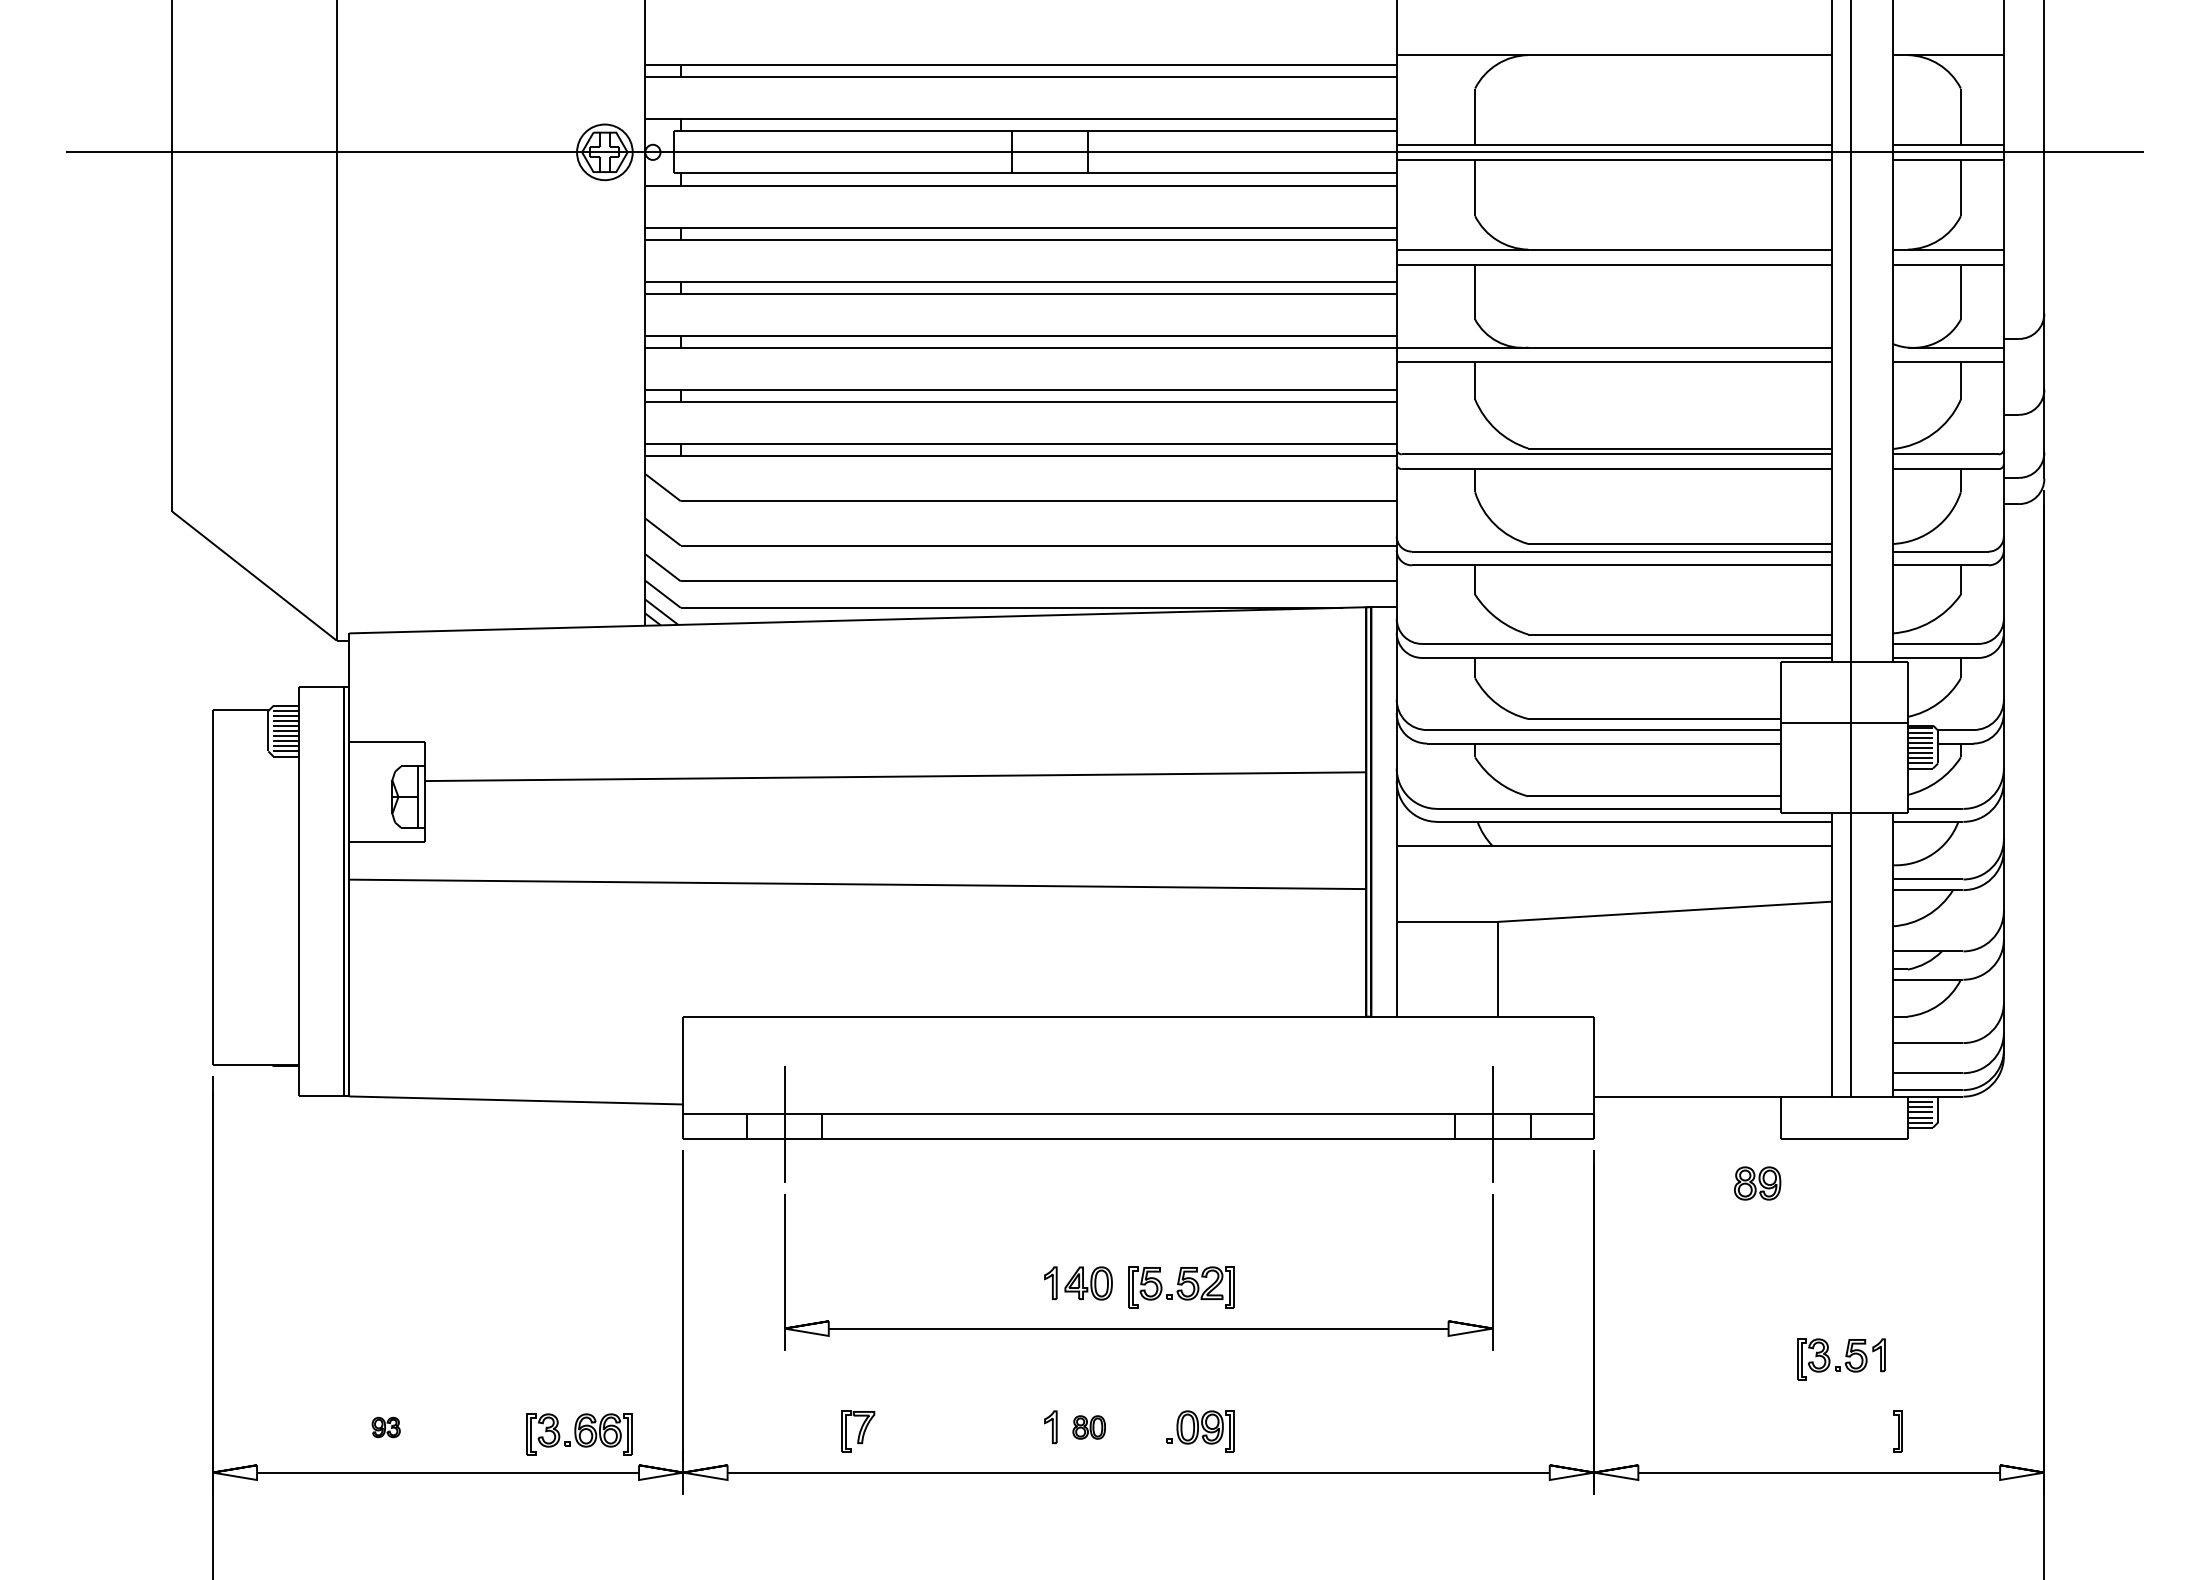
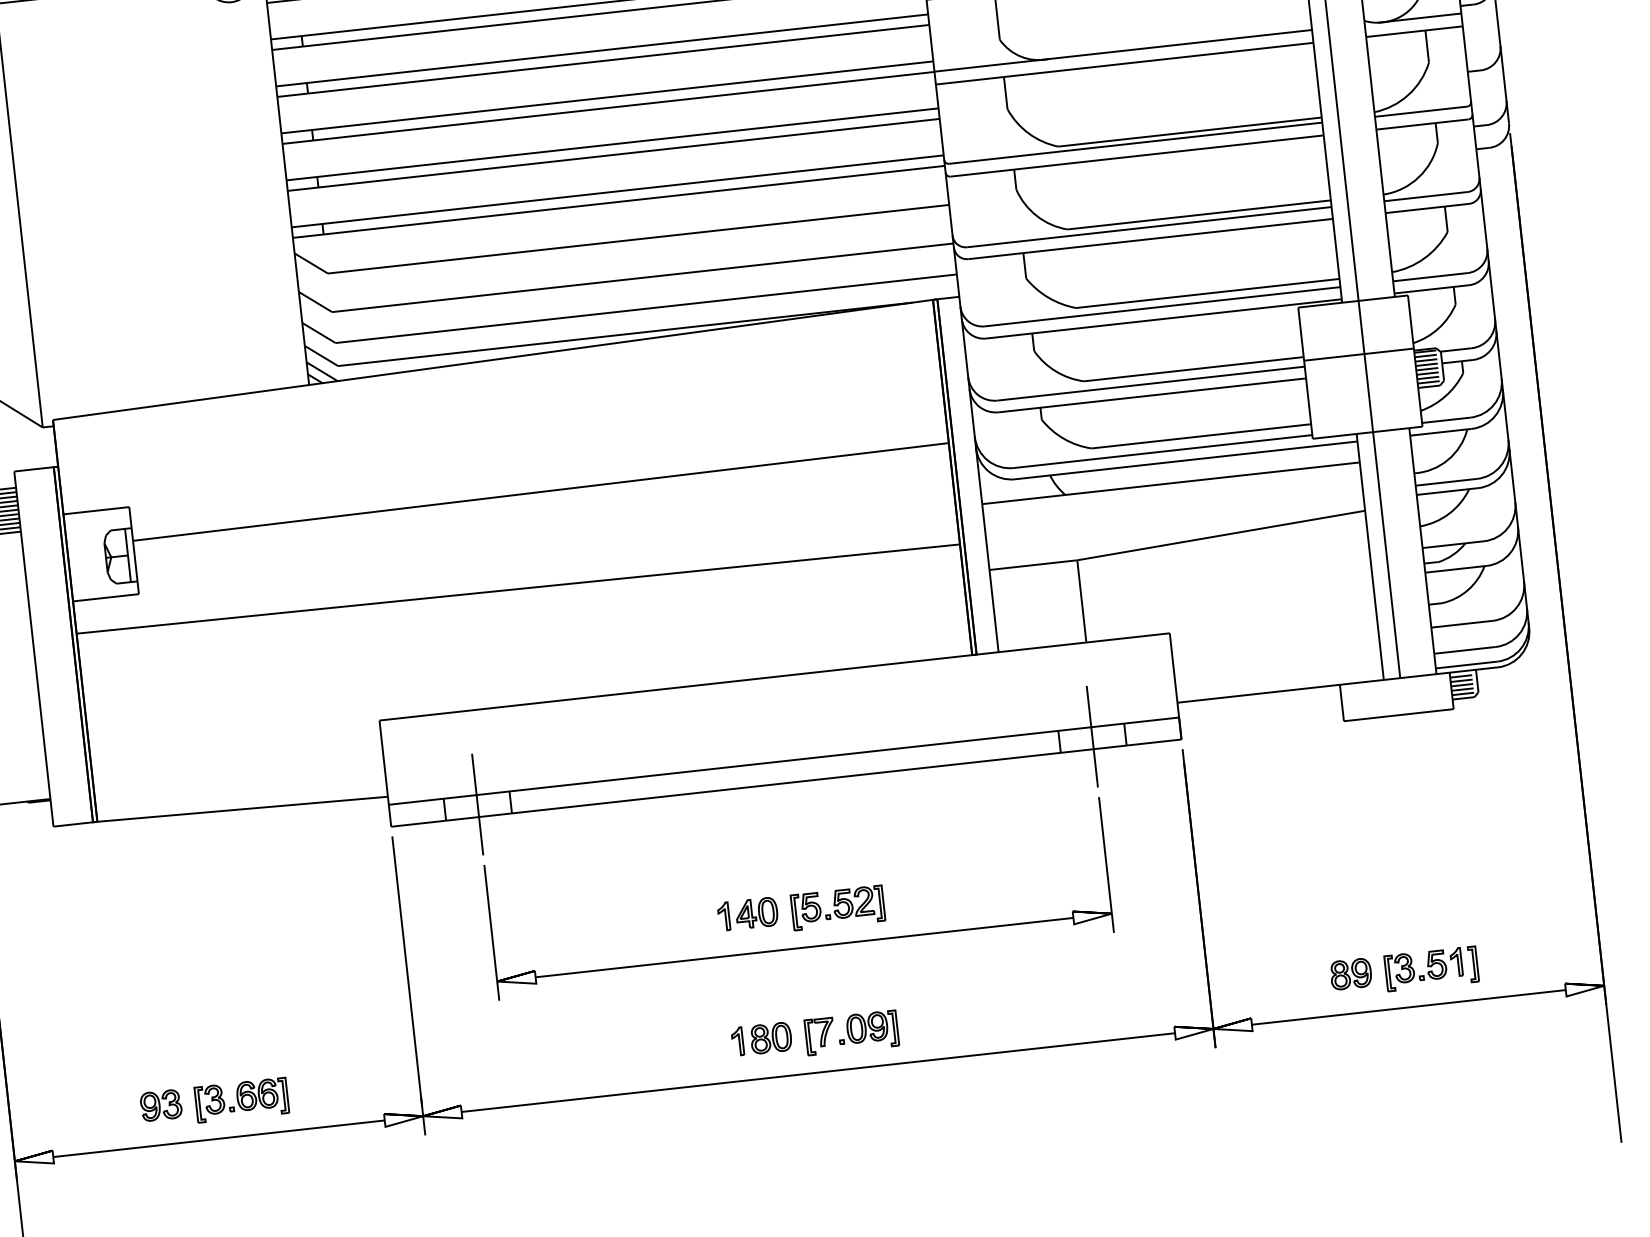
part: (1757, 1183) -> (1350, 974), moved
part: (1841, 1359) -> (1424, 969), moved
part: (385, 1427) -> (160, 1105), size x1.67
part: (1088, 1427) -> (770, 1038), size x1.43
part: (858, 1431) -> (820, 1036), moved
part: (579, 1434) -> (241, 1100), moved

